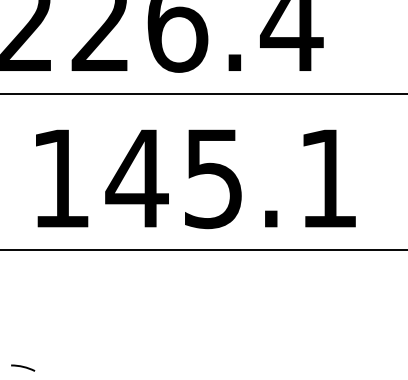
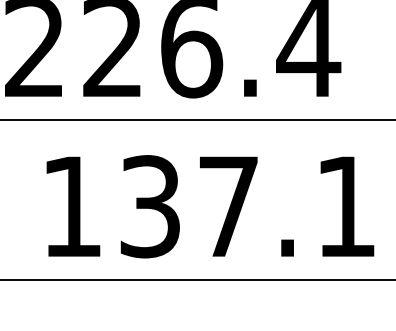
text: (173, 178) -> (187, 206), 145.1 -> 137.1

